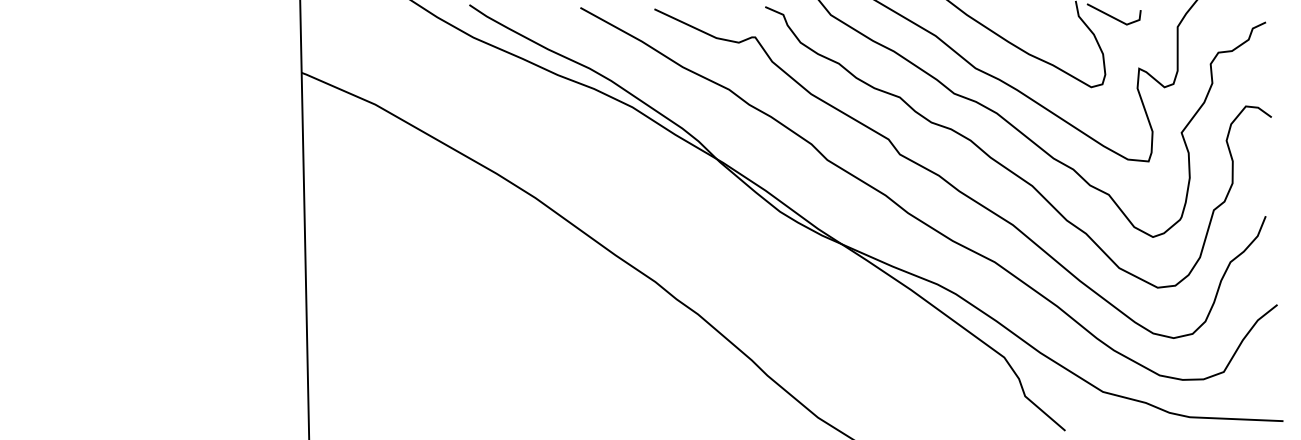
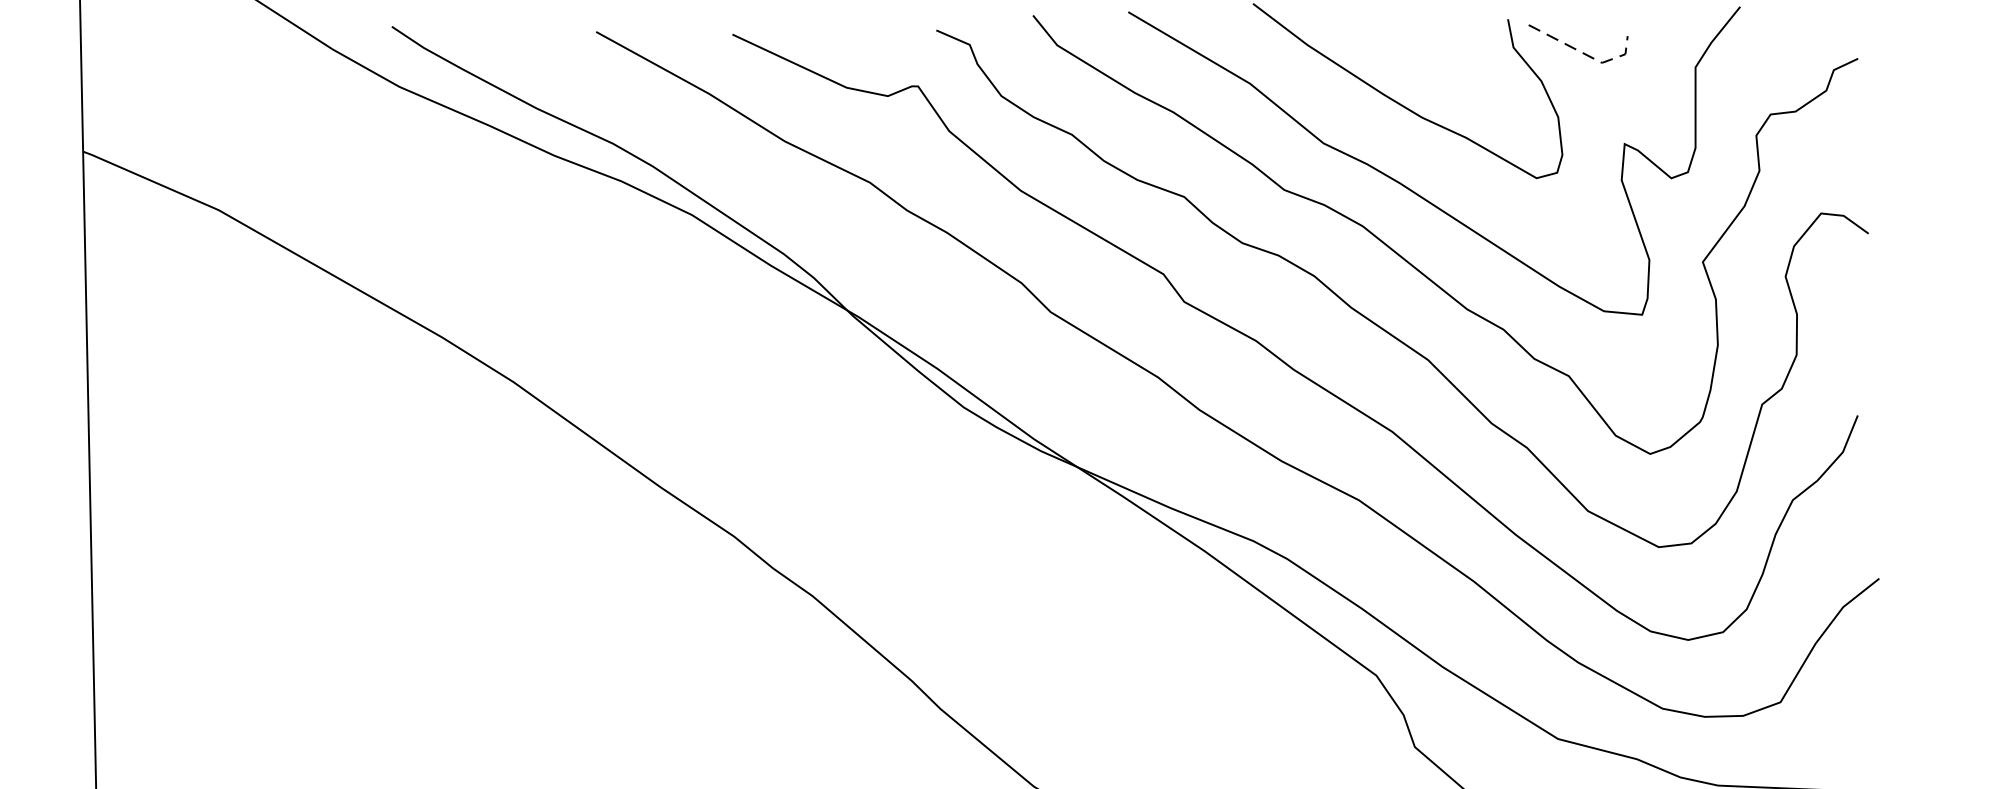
line: (1118, 20) -> (1586, 55), solid -> dashed

